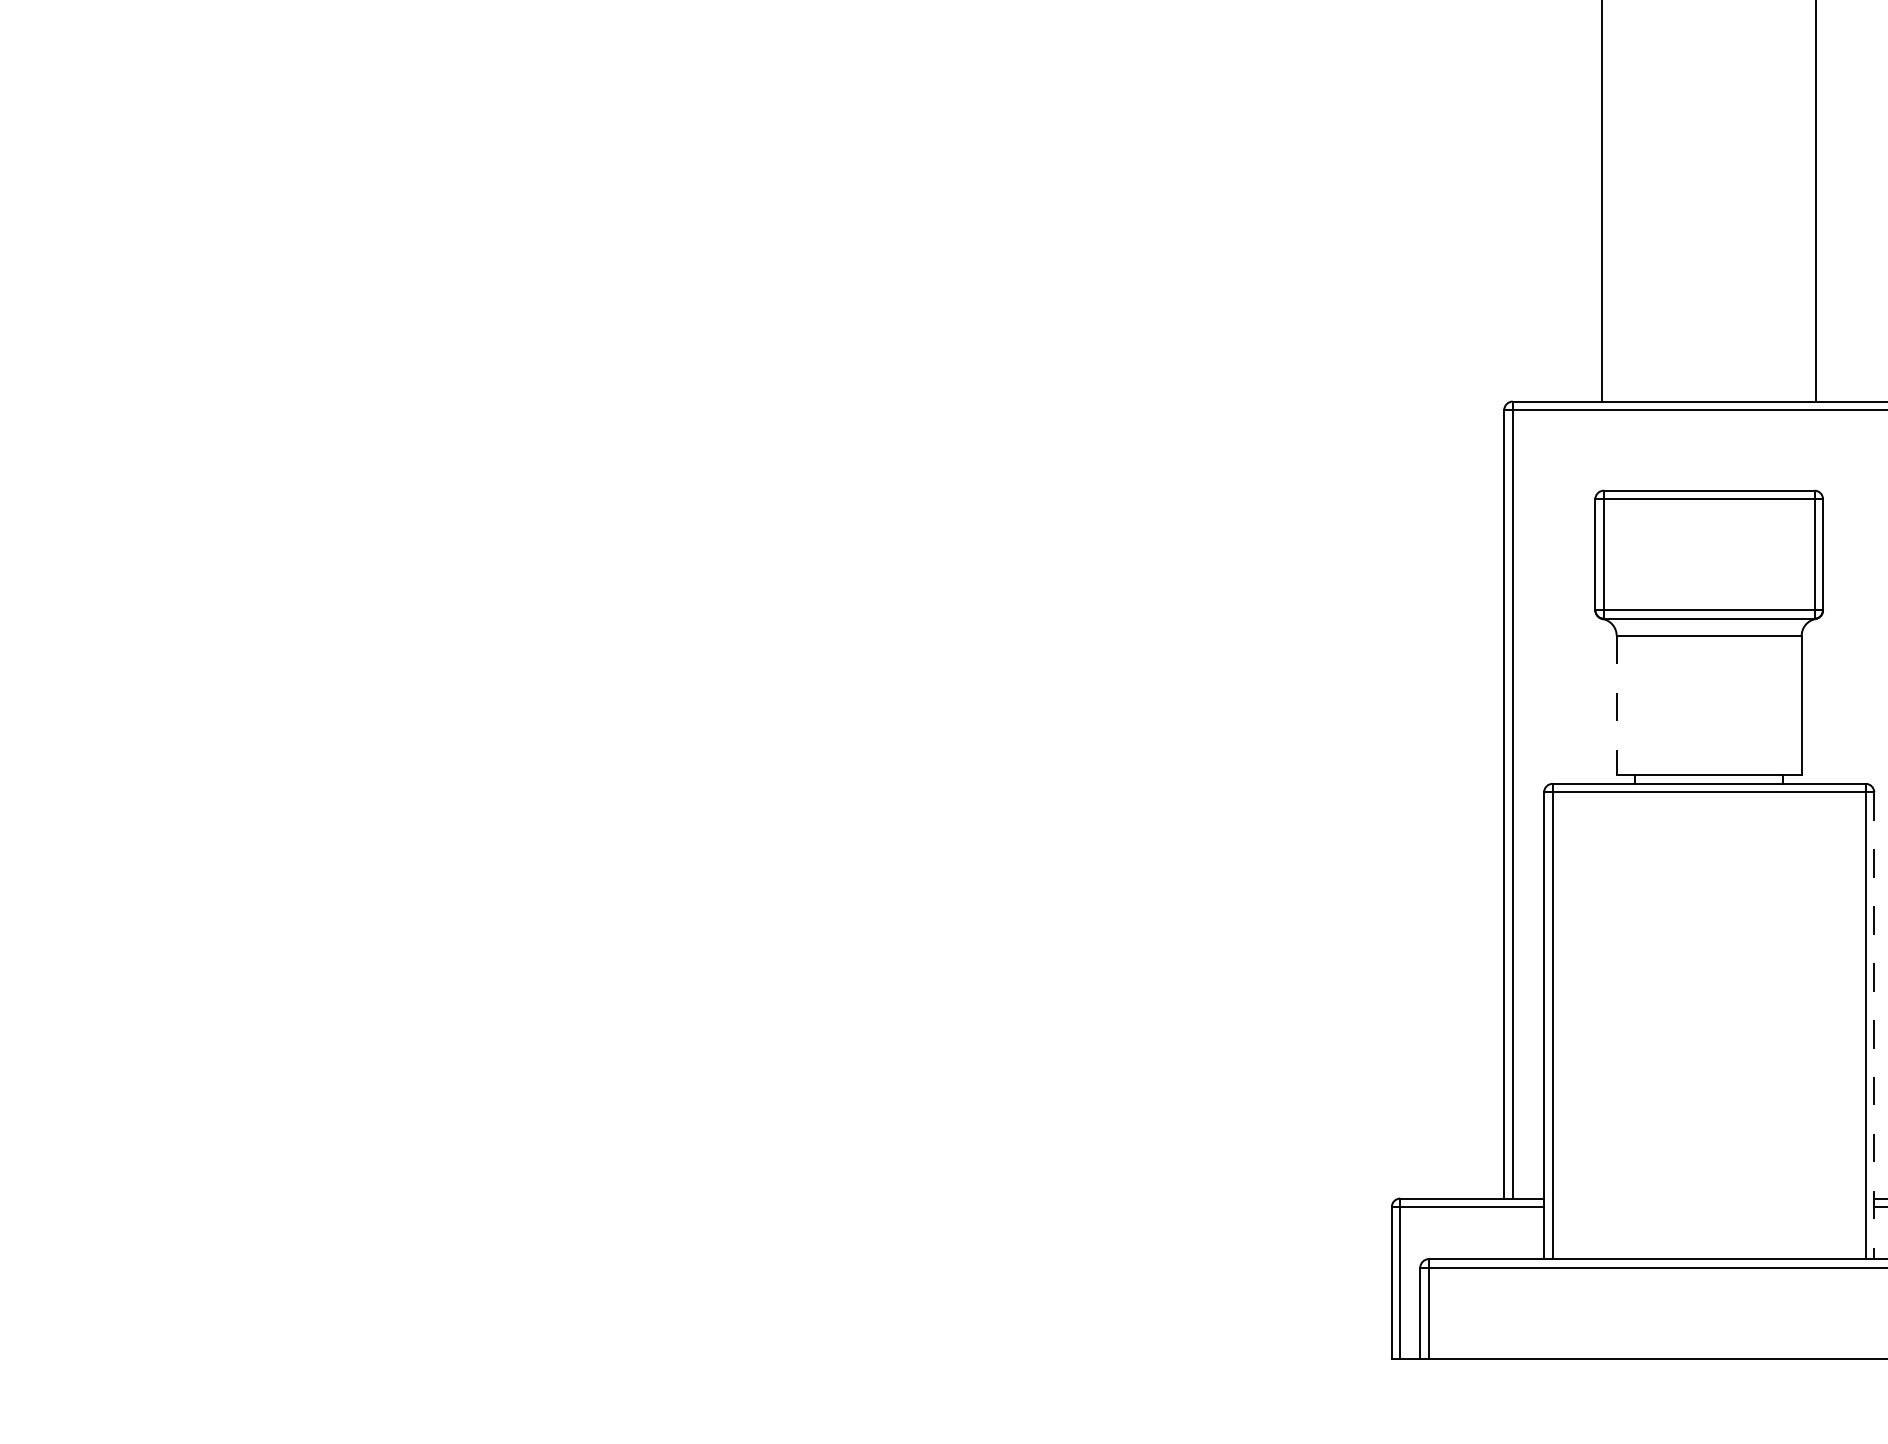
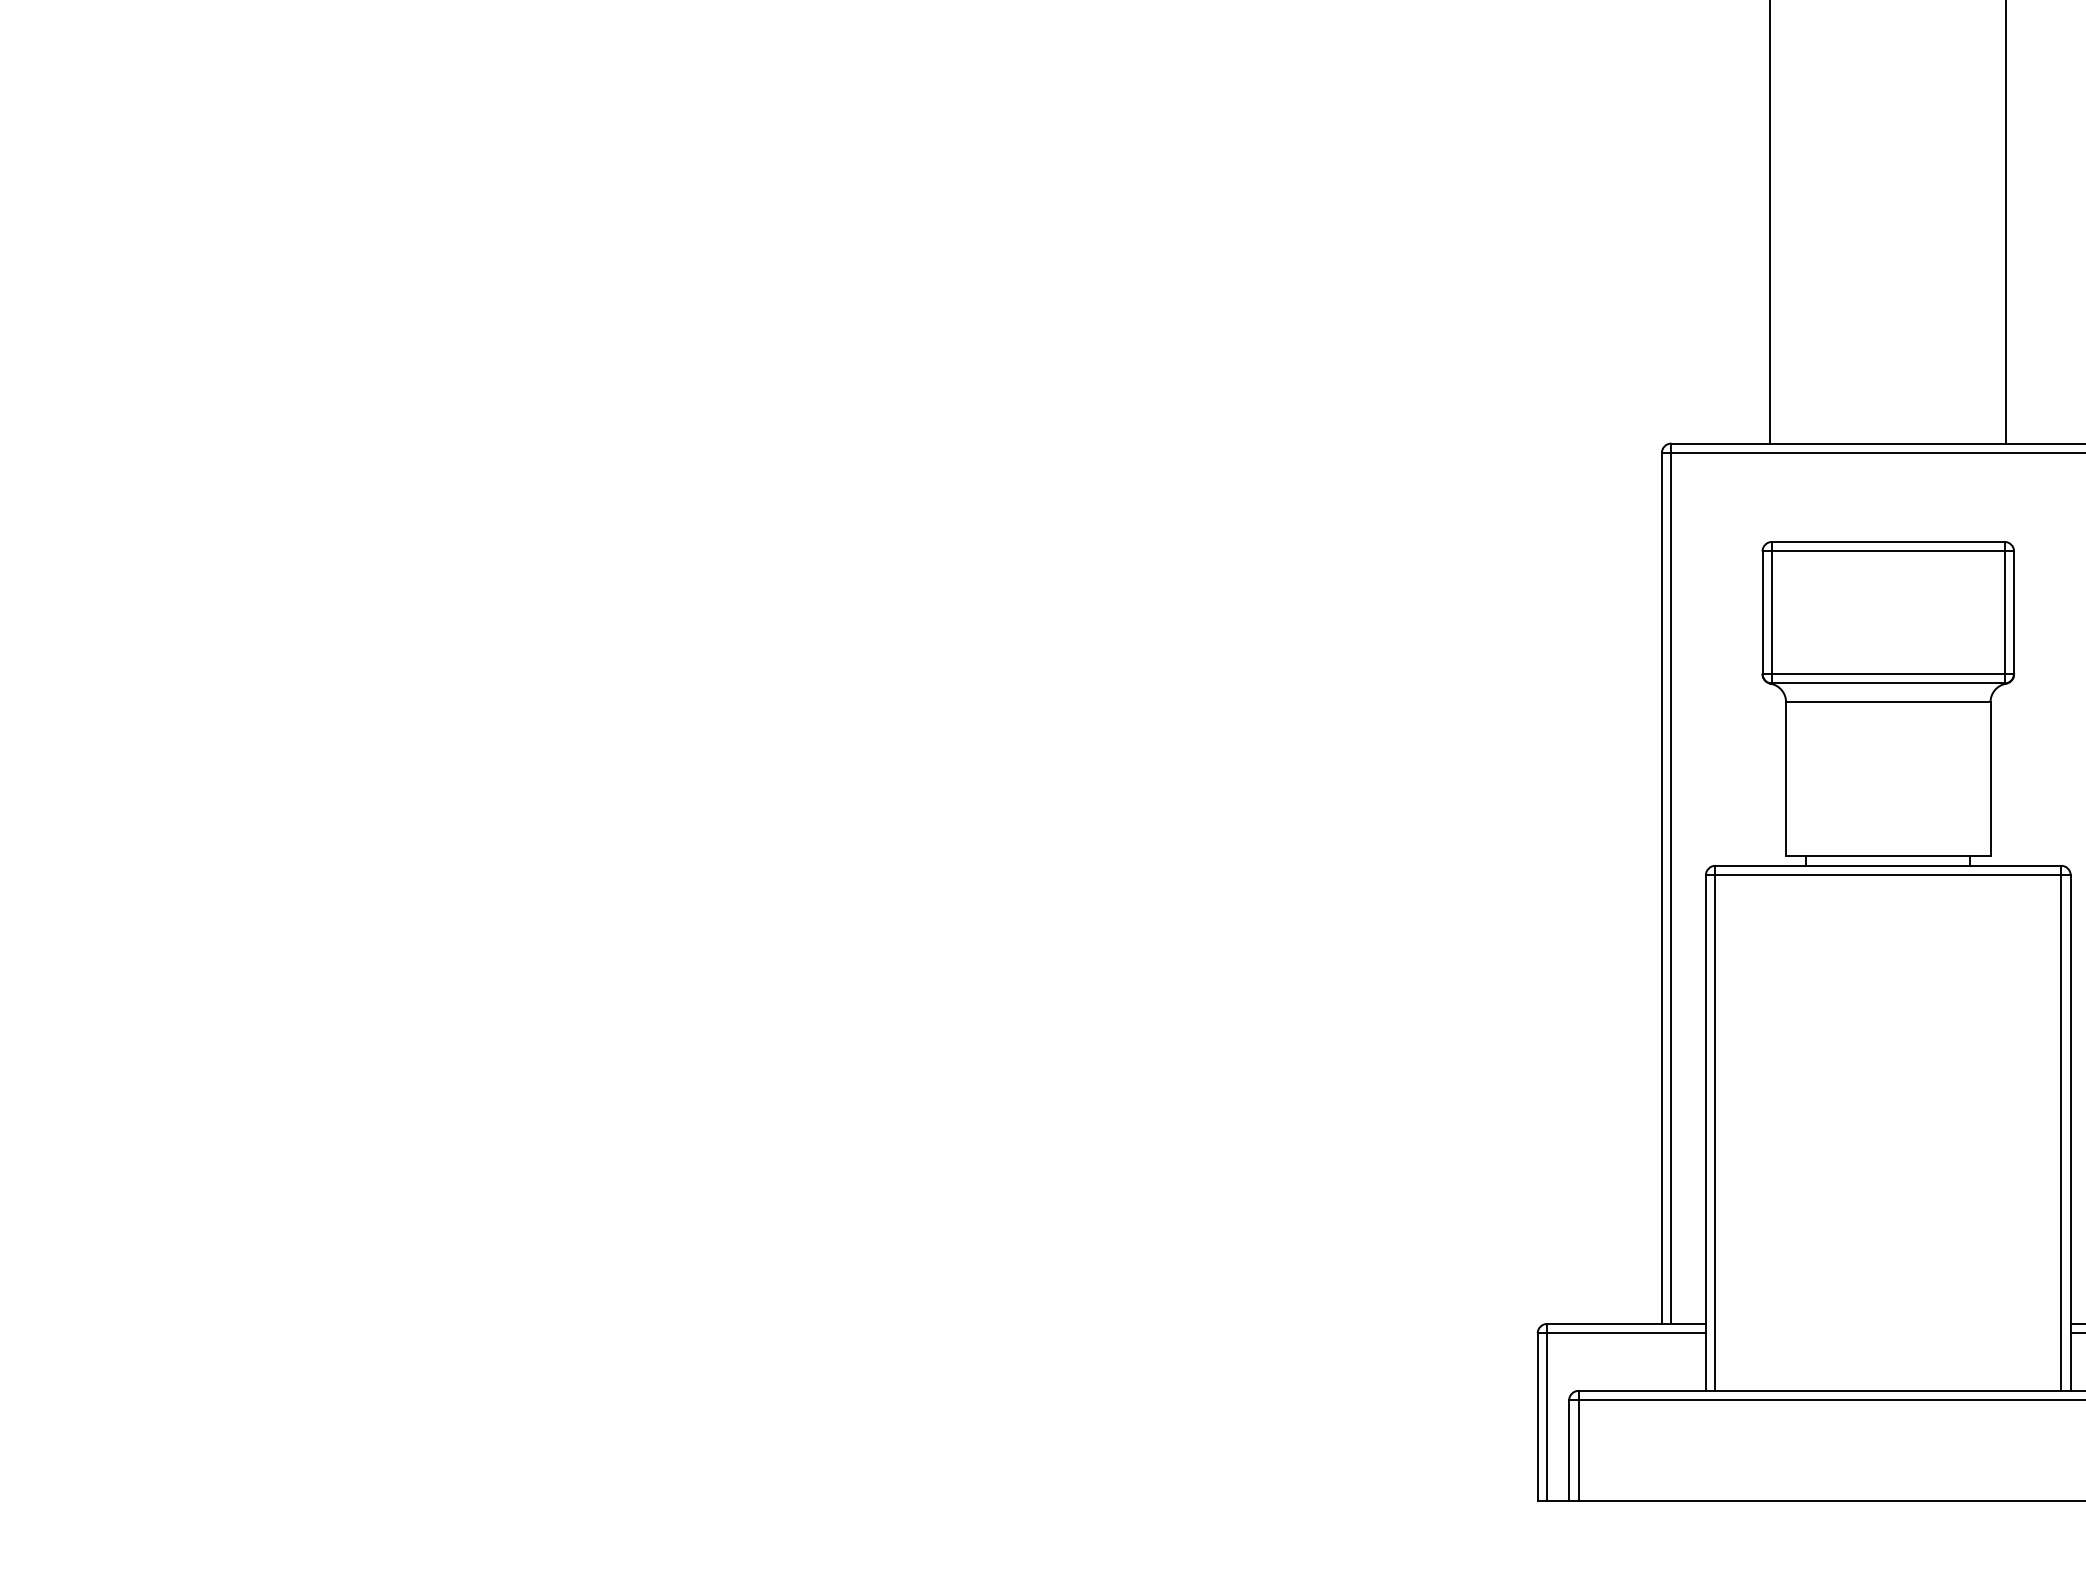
line: (1616, 705) -> (1785, 779), dashed -> solid
line: (1874, 1026) -> (2070, 1133), dashed -> solid

